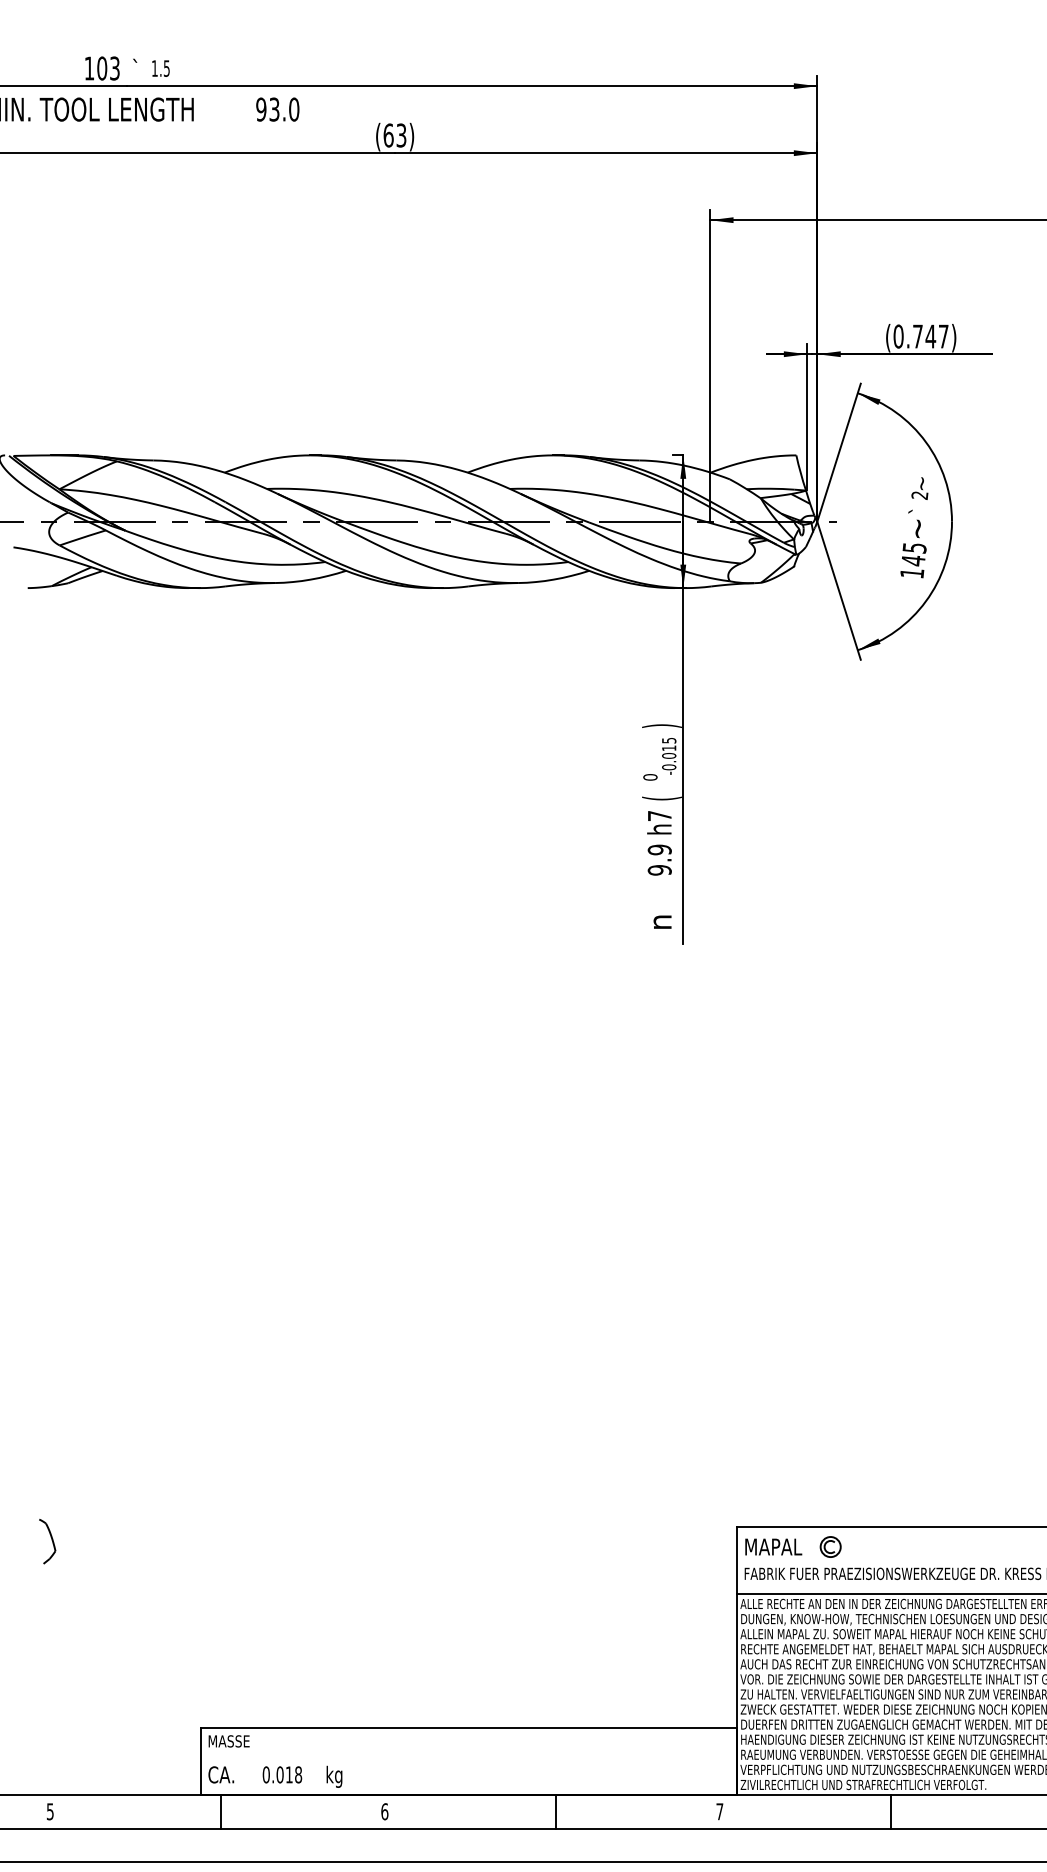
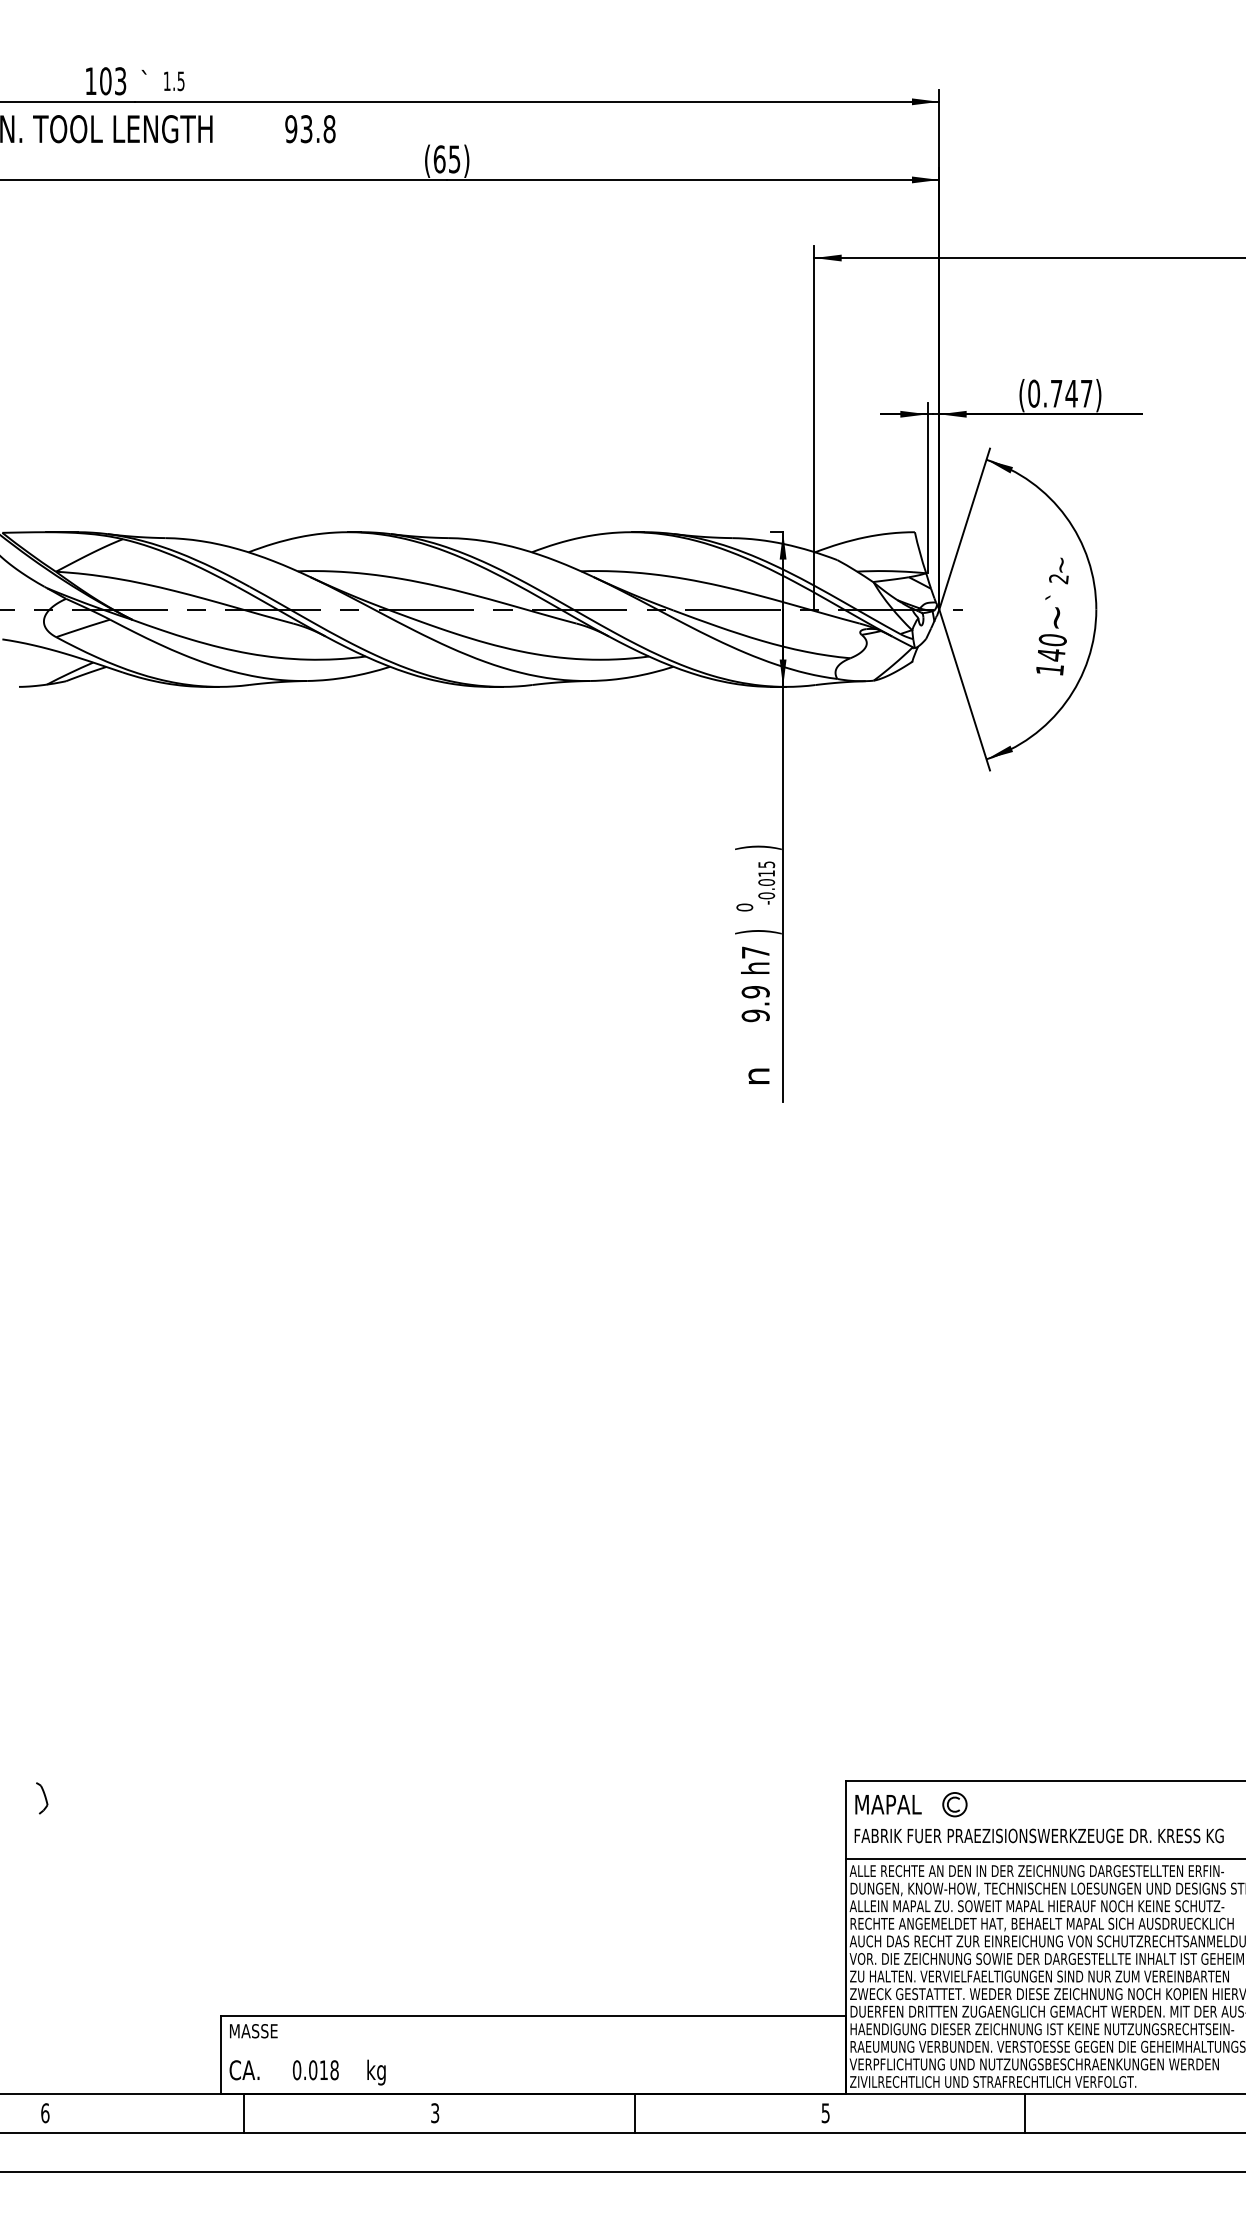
text: (294, 109) -> (329, 128), 93.0 -> 93.8
text: (401, 134) -> (454, 158), (63) -> (65)
text: (914, 548) -> (1052, 640), 145 -> 140
text: (662, 798) -> (758, 932), ( -> )
part: (47, 1541) -> (41, 1798), size x0.6
text: (50, 1811) -> (45, 2113), 5 -> 6
text: (385, 1811) -> (435, 2113), 6 -> 3
text: (719, 1811) -> (825, 2113), 7 -> 5

